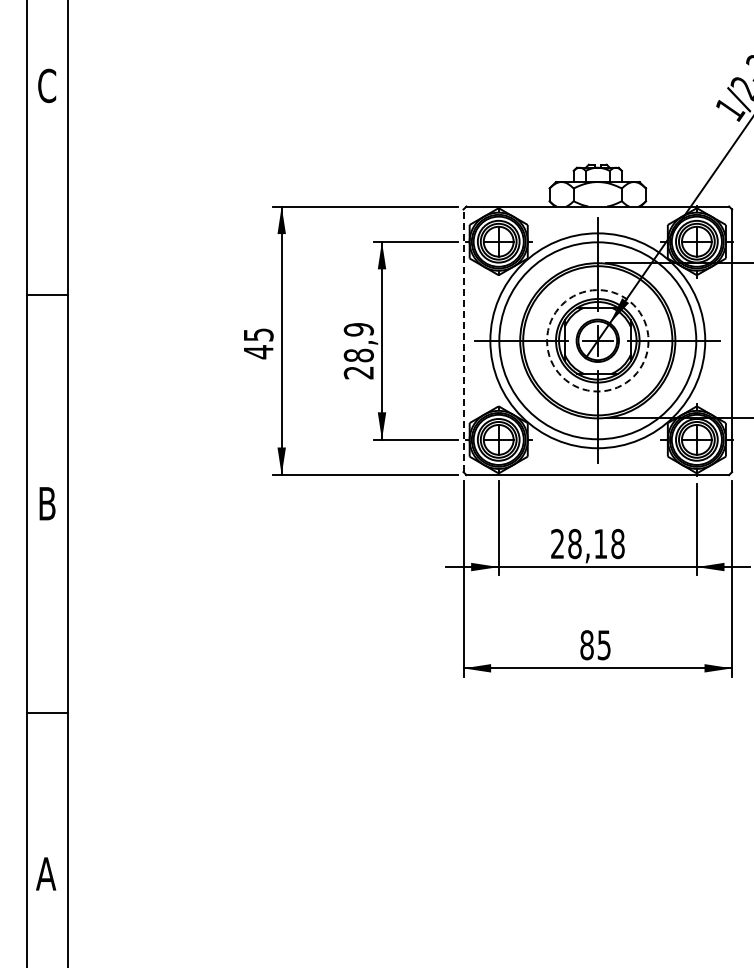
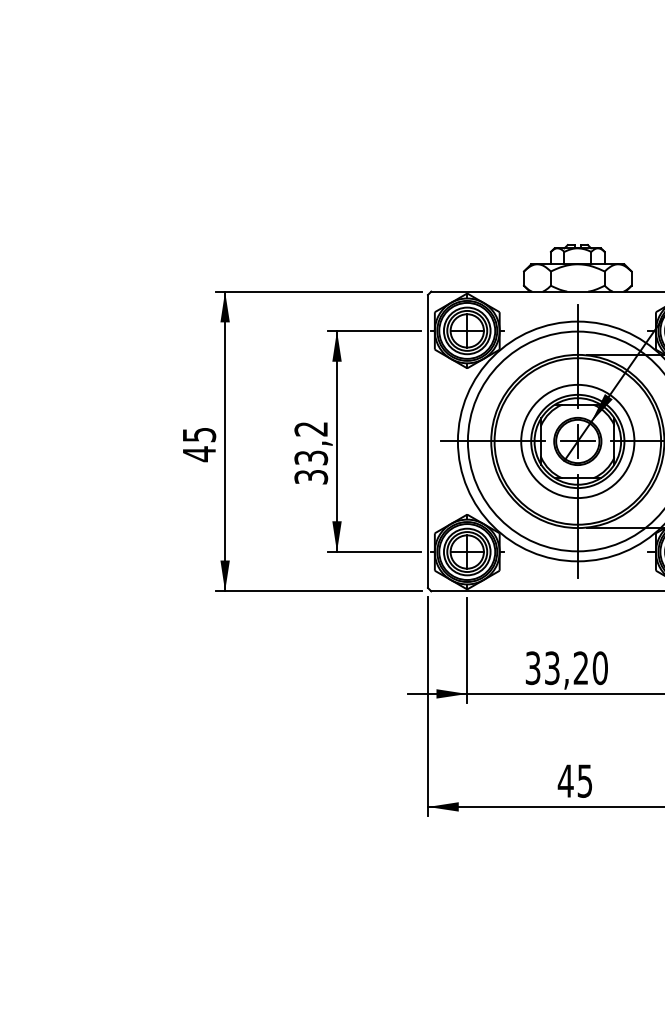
line: (463, 340) -> (427, 441), dashed -> solid
circle: (597, 340) -> (577, 441), dashed -> solid
text: (358, 351) -> (310, 453), 28,9 -> 33,2
text: (587, 544) -> (566, 668), 28,18 -> 33,20
text: (586, 645) -> (565, 781), 85 -> 45

